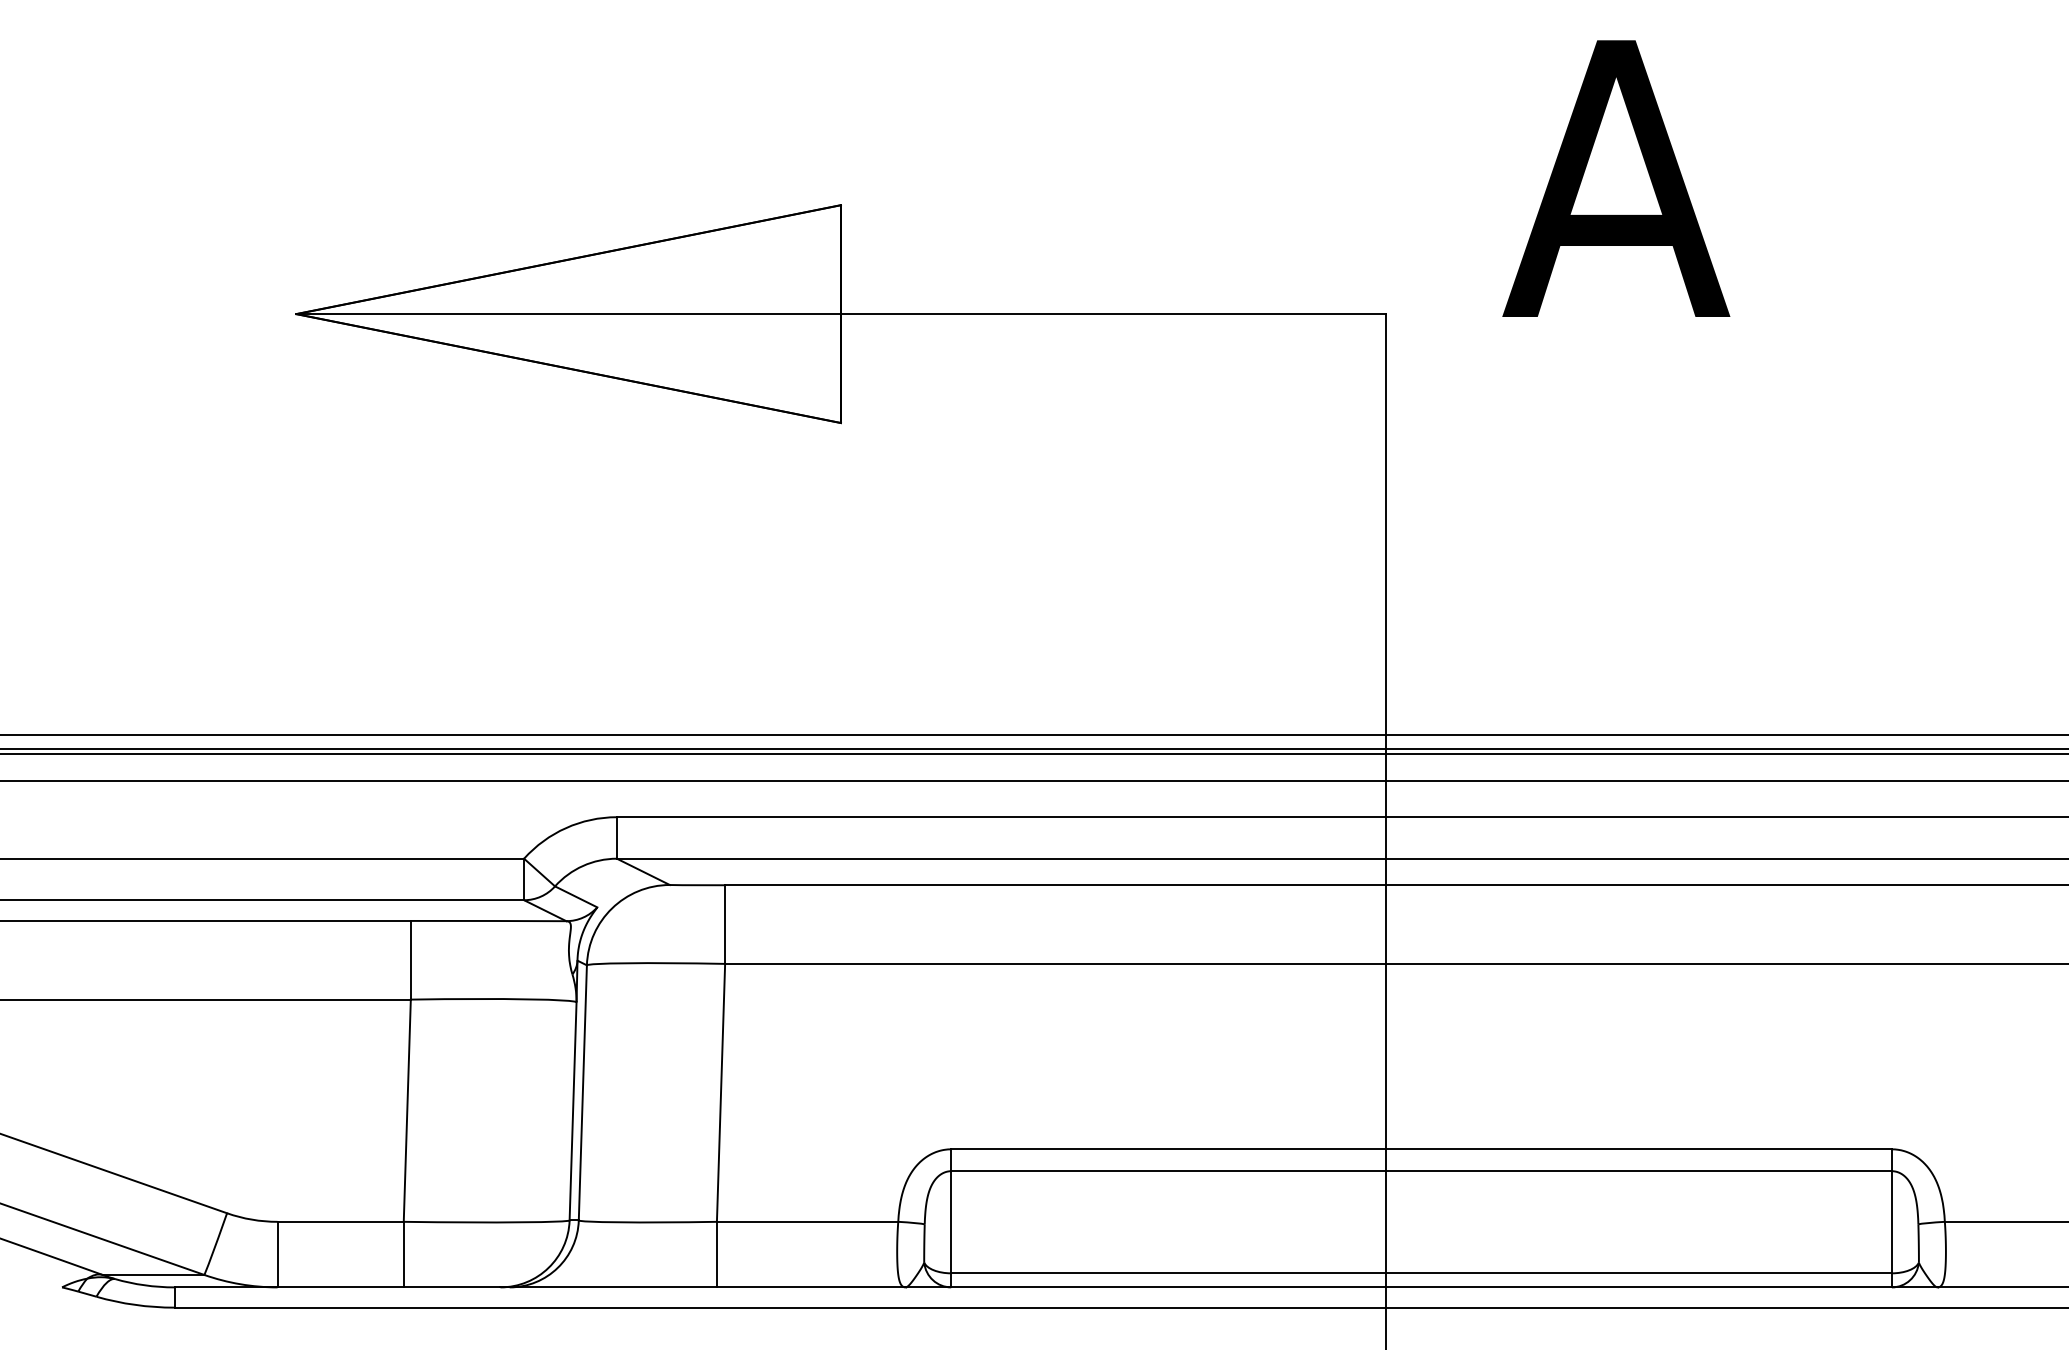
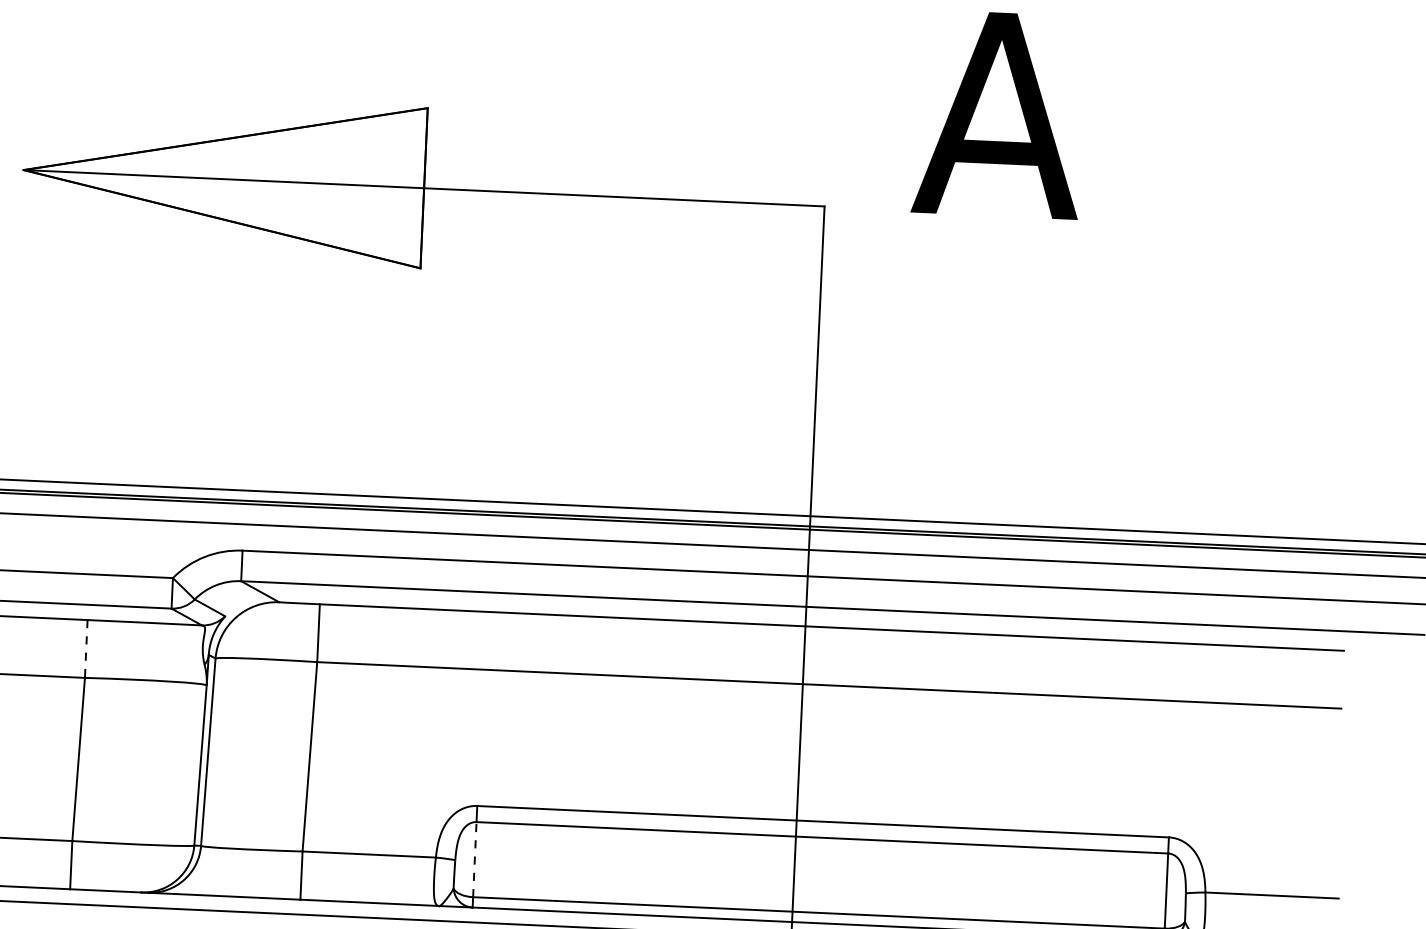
line: (410, 960) -> (86, 649), solid -> dashed
line: (951, 1221) -> (475, 859), solid -> dashed

